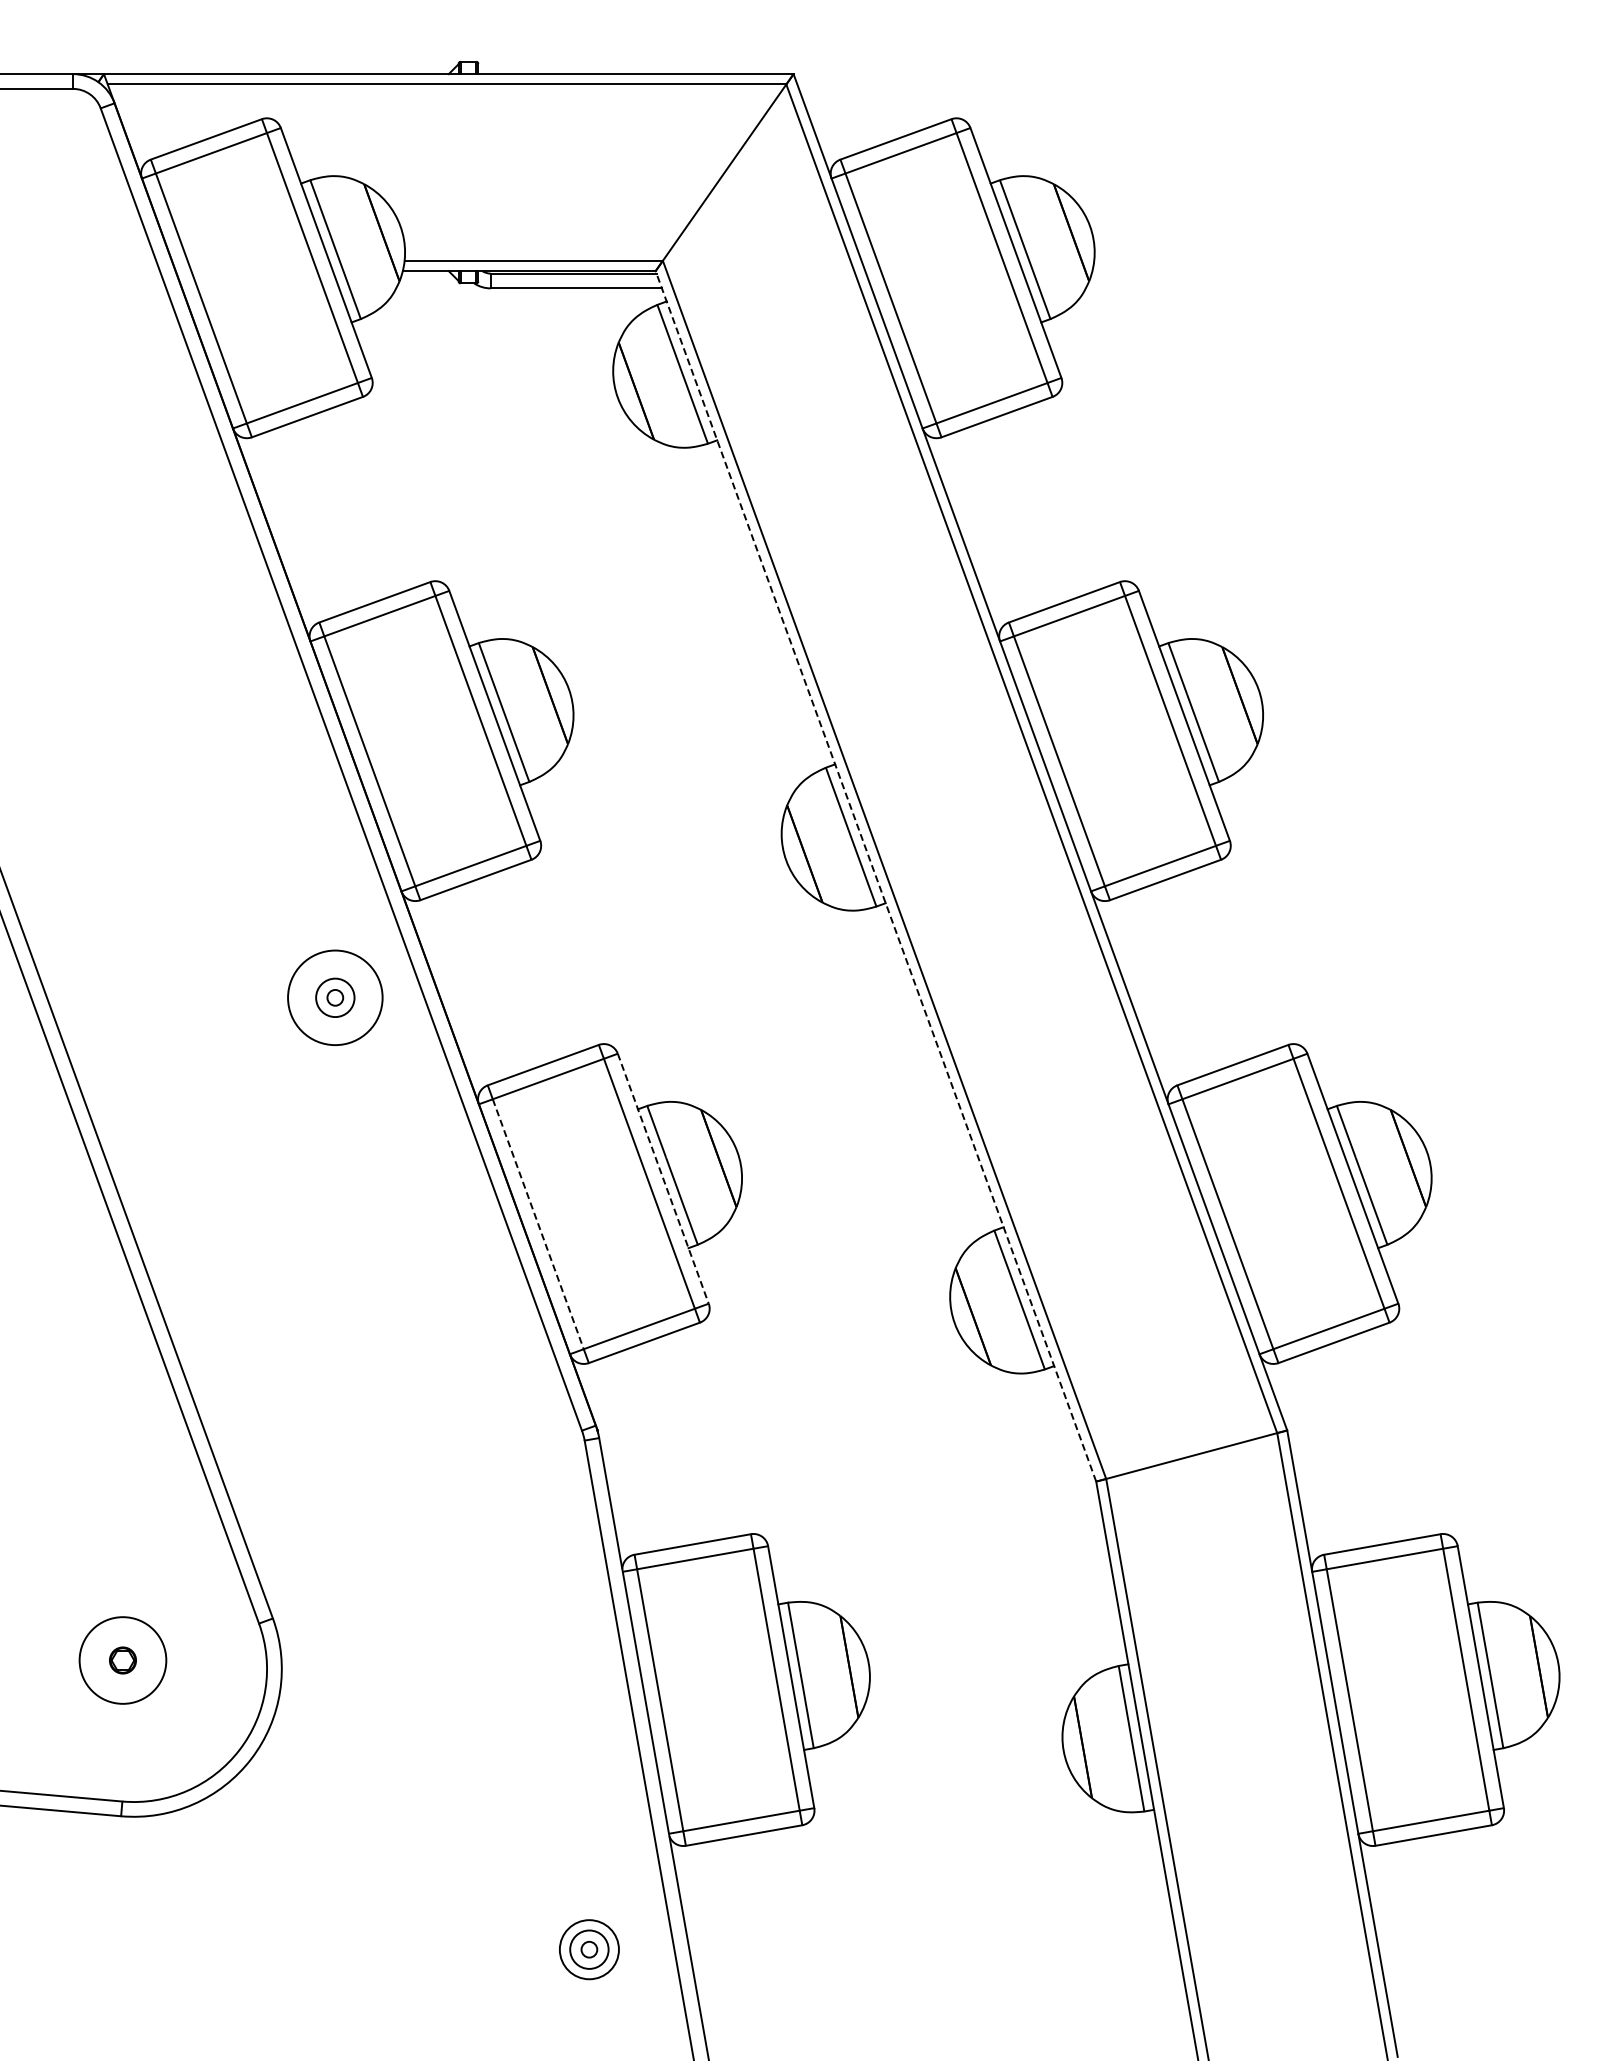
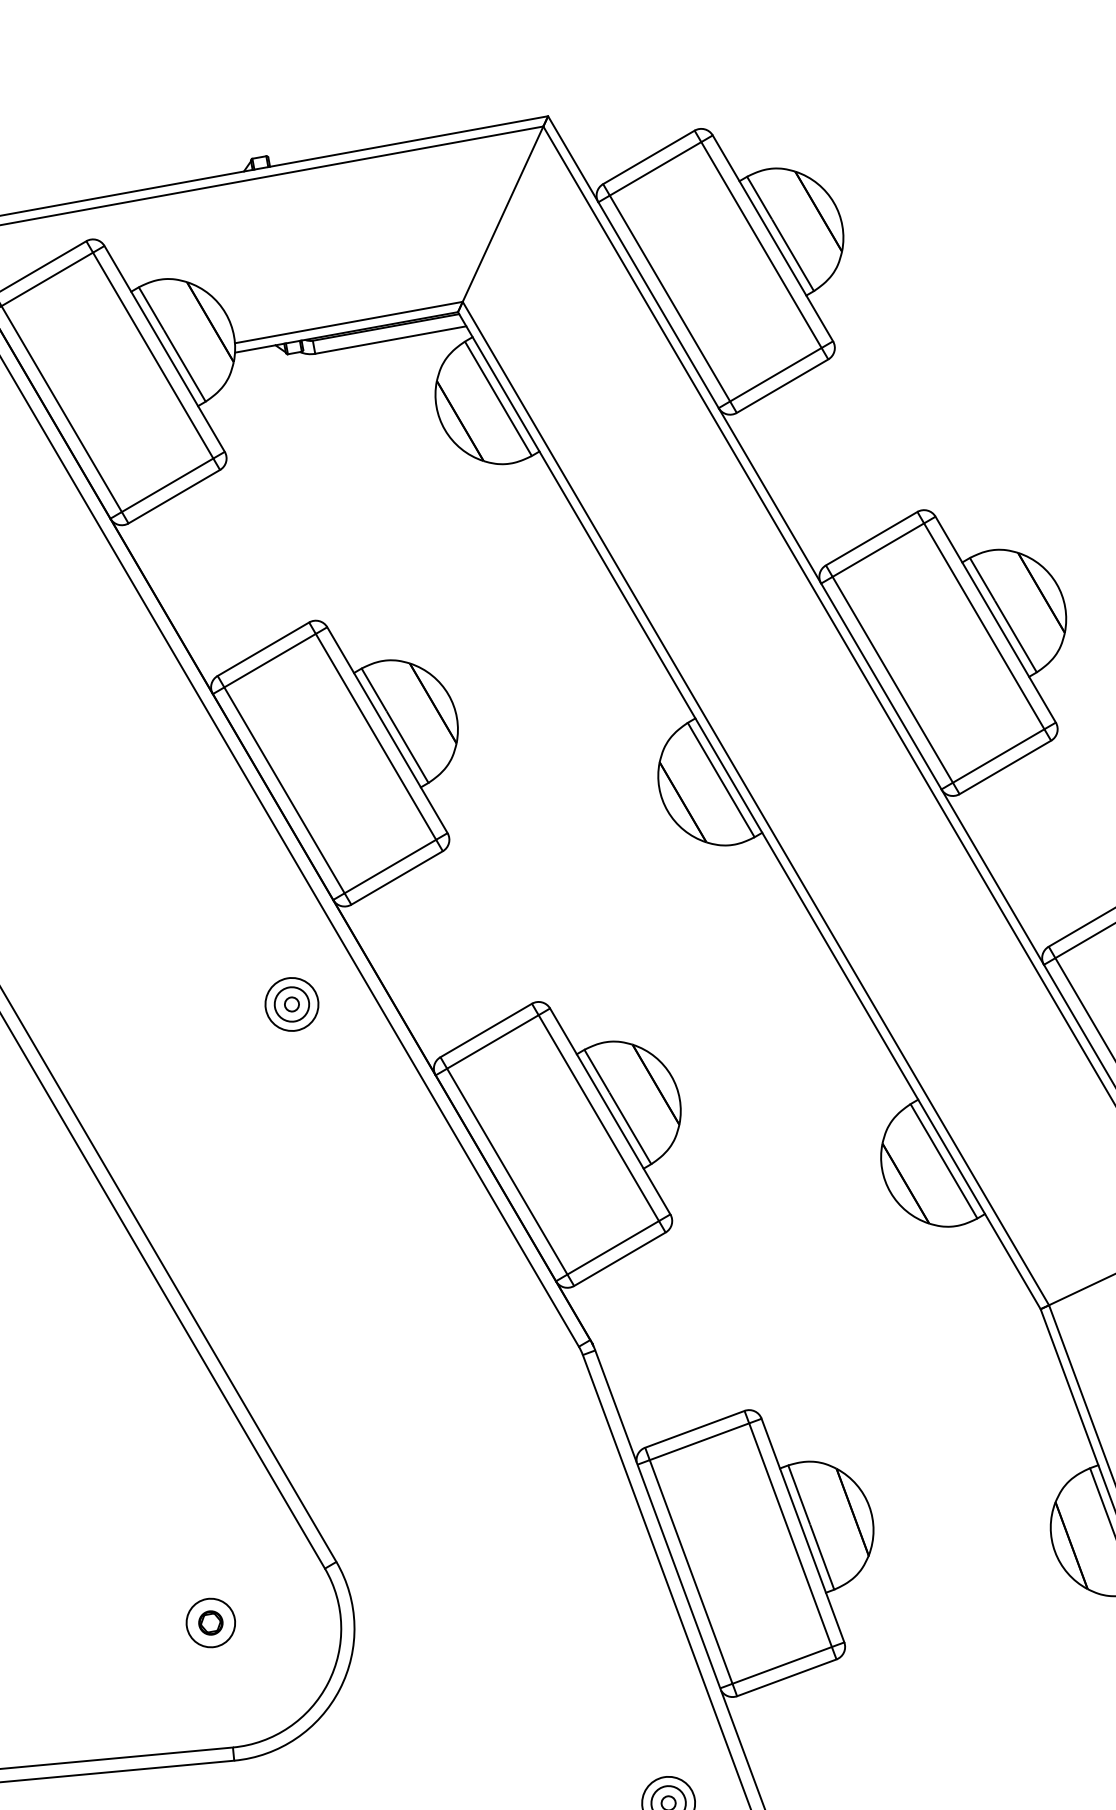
line: (875, 875) -> (748, 809), dashed -> solid
circle: (334, 997) -> (291, 1004), size x0.62
line: (663, 1179) -> (610, 1112), dashed -> solid
line: (538, 1224) -> (507, 1171), dashed -> solid
circle: (122, 1660) -> (210, 1623), size x0.62

